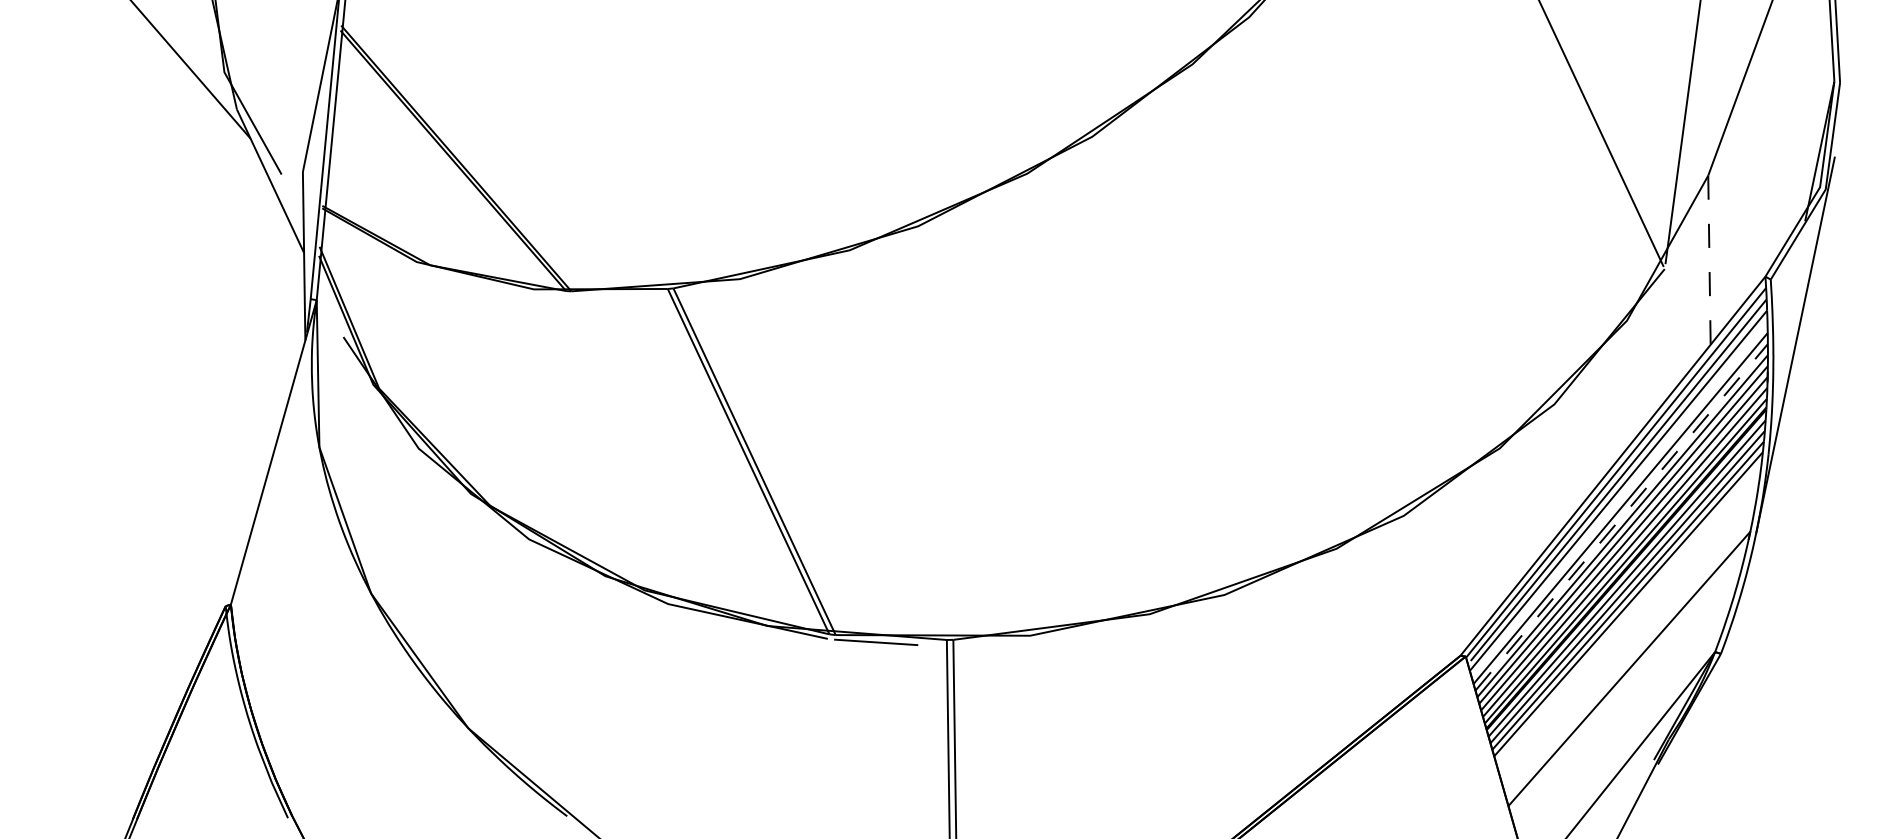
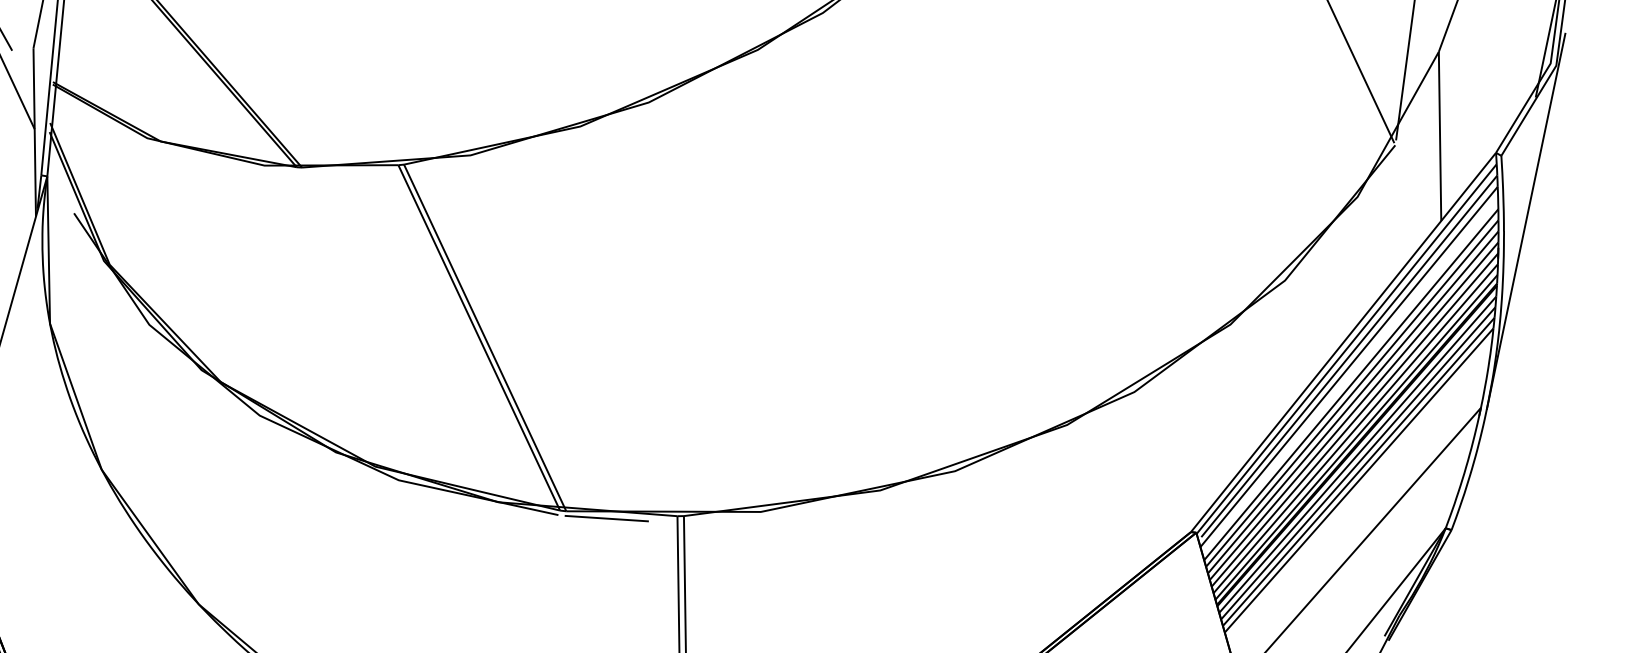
line: (1709, 260) -> (1440, 136), dashed -> solid
line: (1621, 517) -> (1352, 393), dashed -> solid

